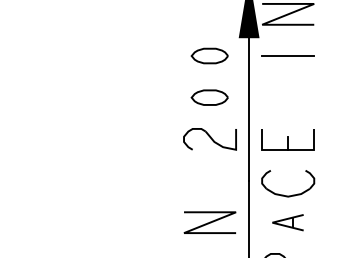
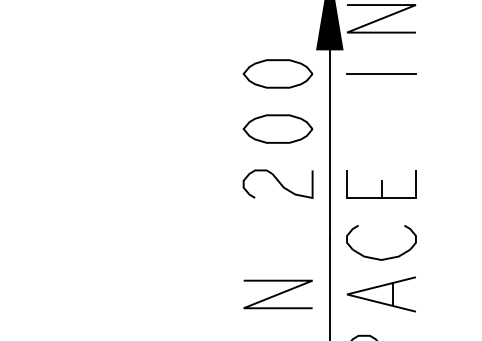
part: (209, 55) -> (277, 73), size x1.43
part: (209, 97) -> (277, 128), size x1.43
part: (287, 222) -> (380, 294), size x1.67

